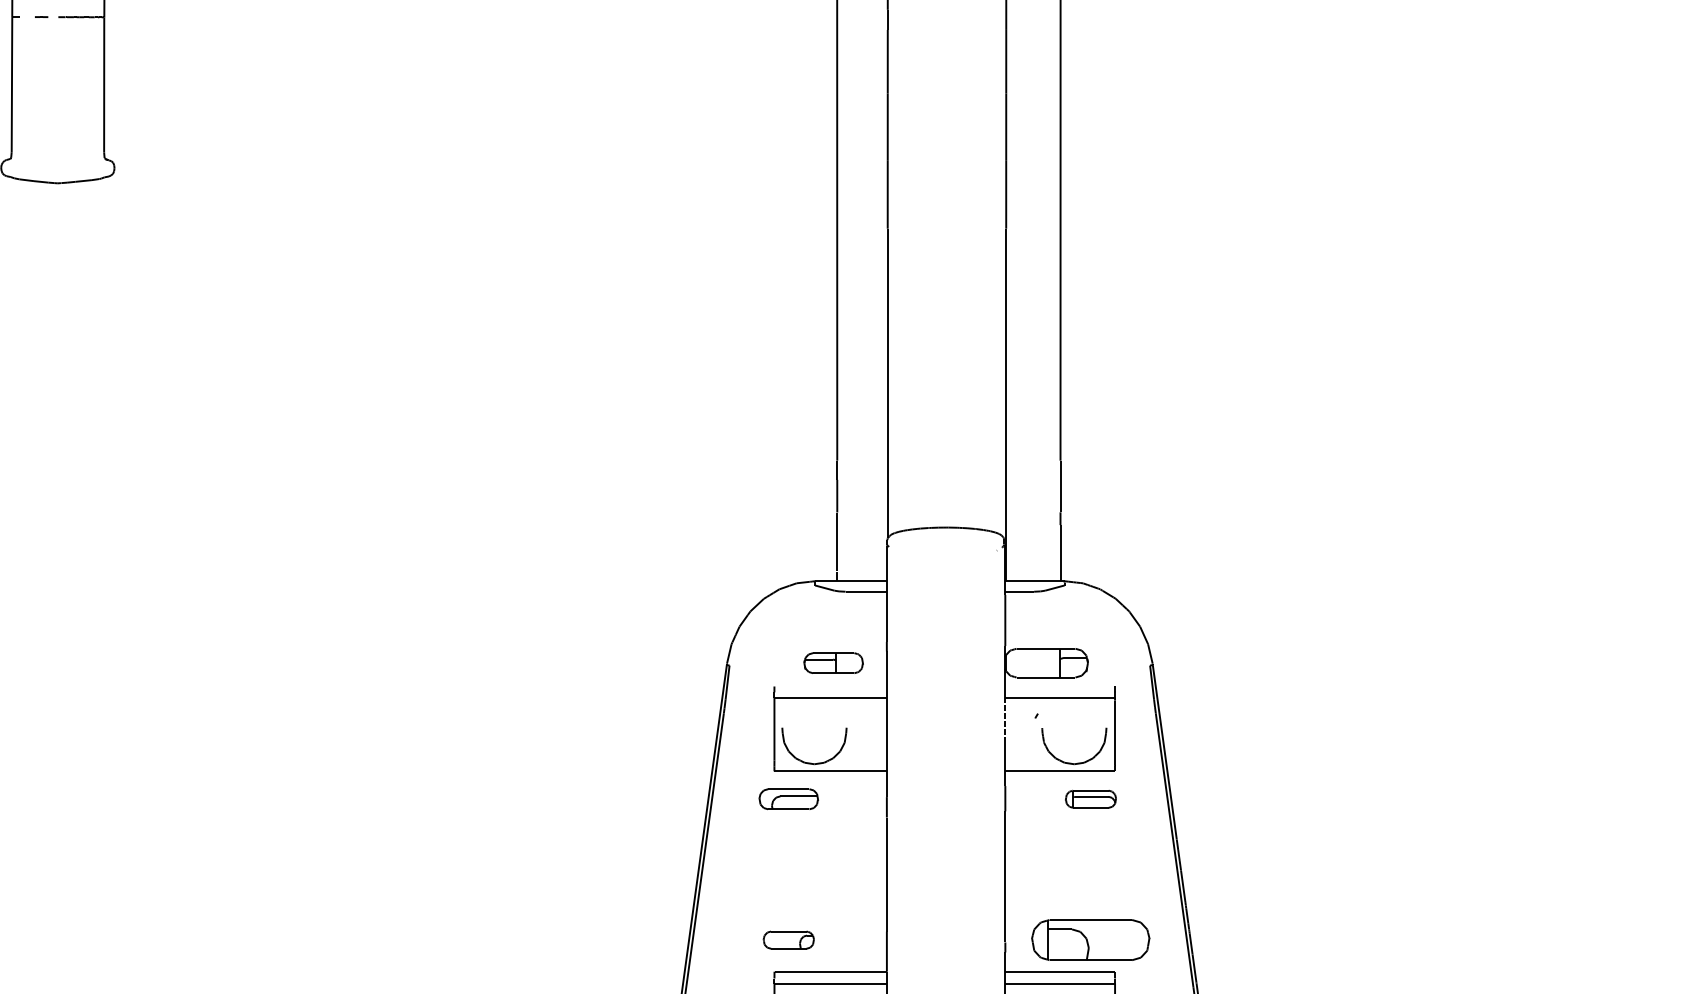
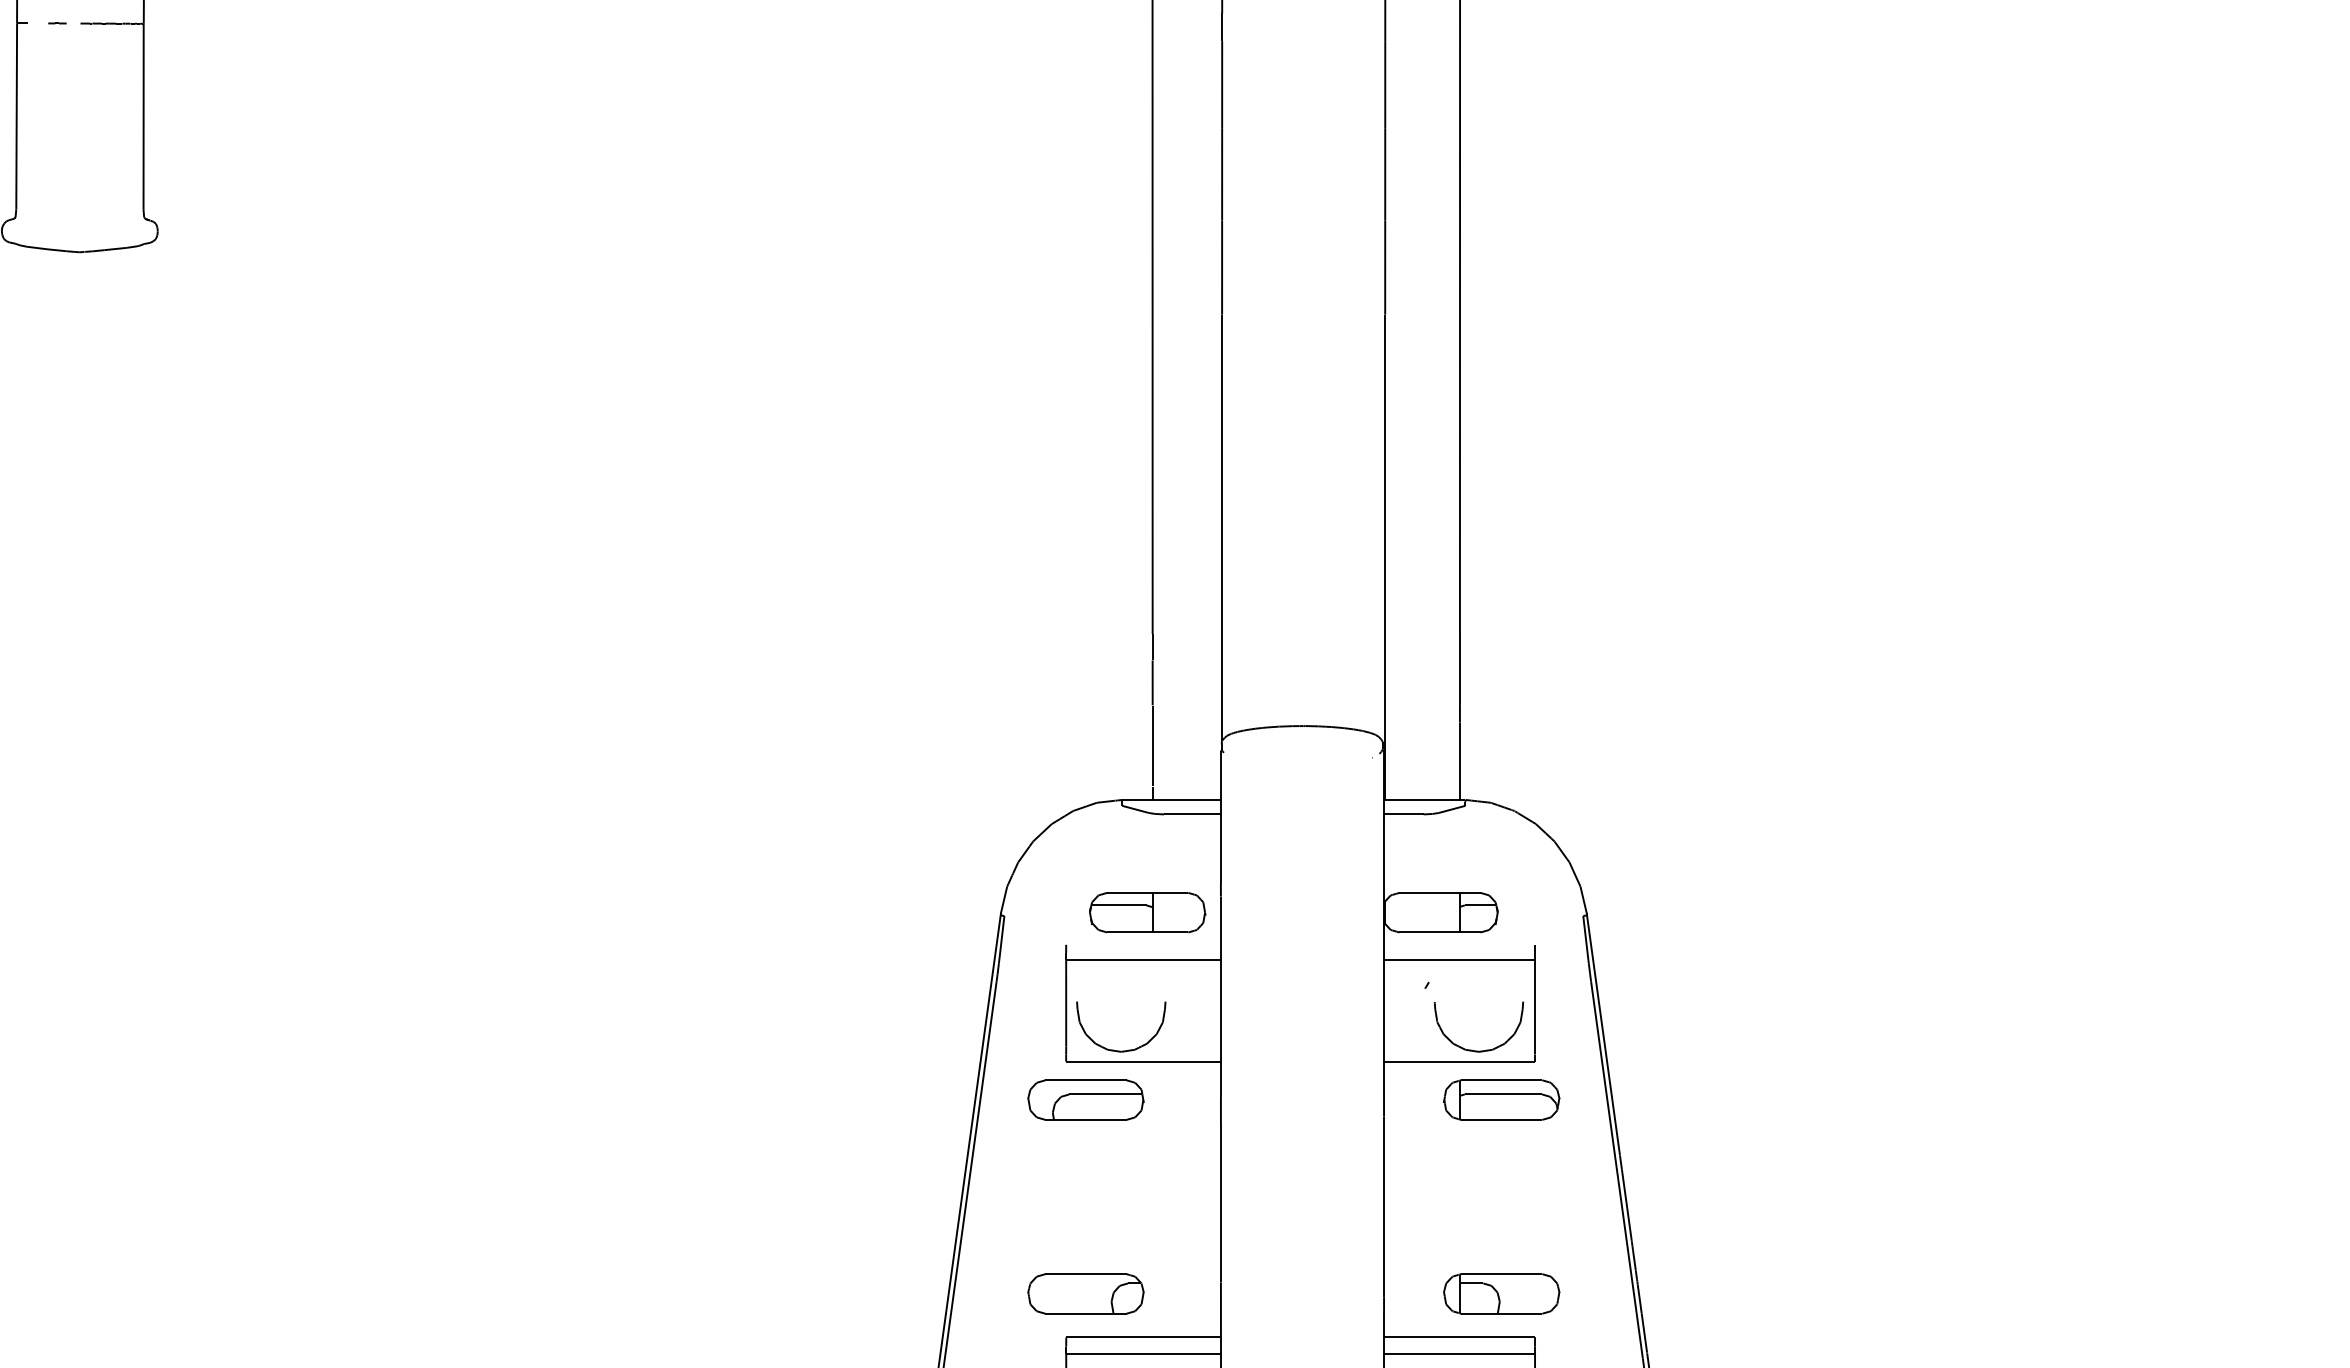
part: (833, 663) -> (1147, 912), size x1.43
line: (1005, 717) -> (1384, 987), dashed -> solid
part: (788, 798) -> (1085, 1099), size x1.43
part: (1090, 798) -> (1501, 1099), size x1.67
part: (788, 939) -> (1085, 1293), size x1.67
part: (1090, 939) -> (1501, 1293), size x0.71

